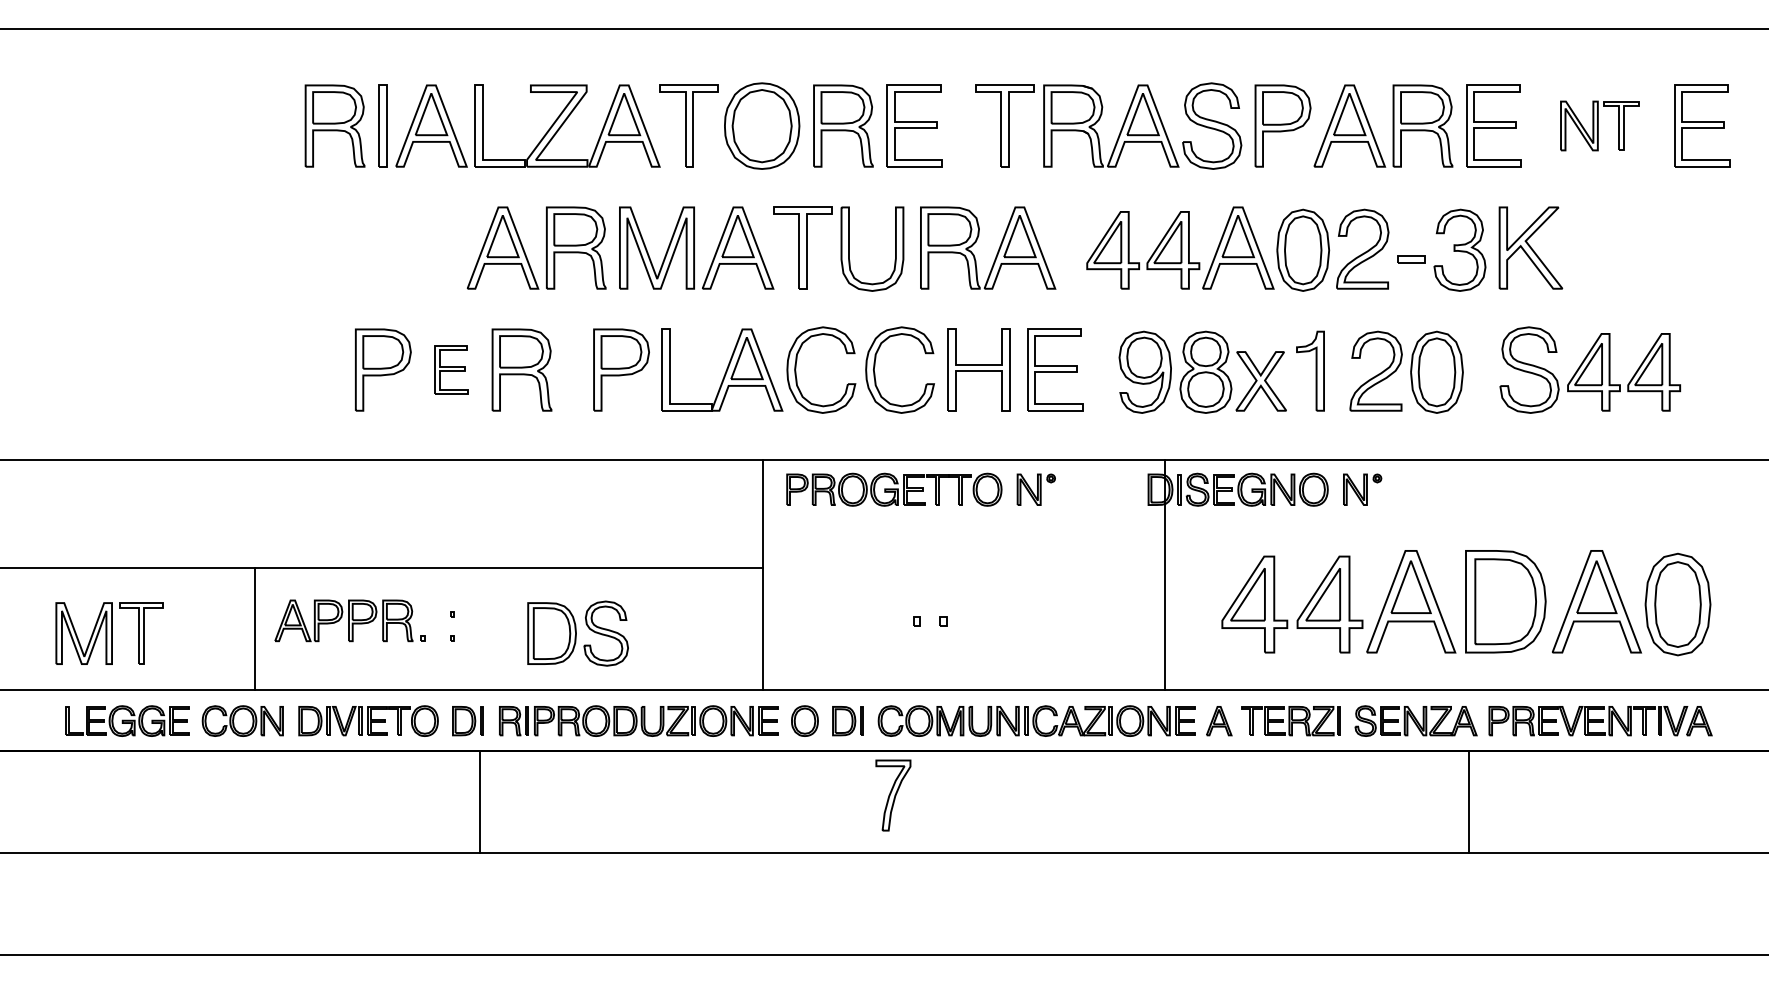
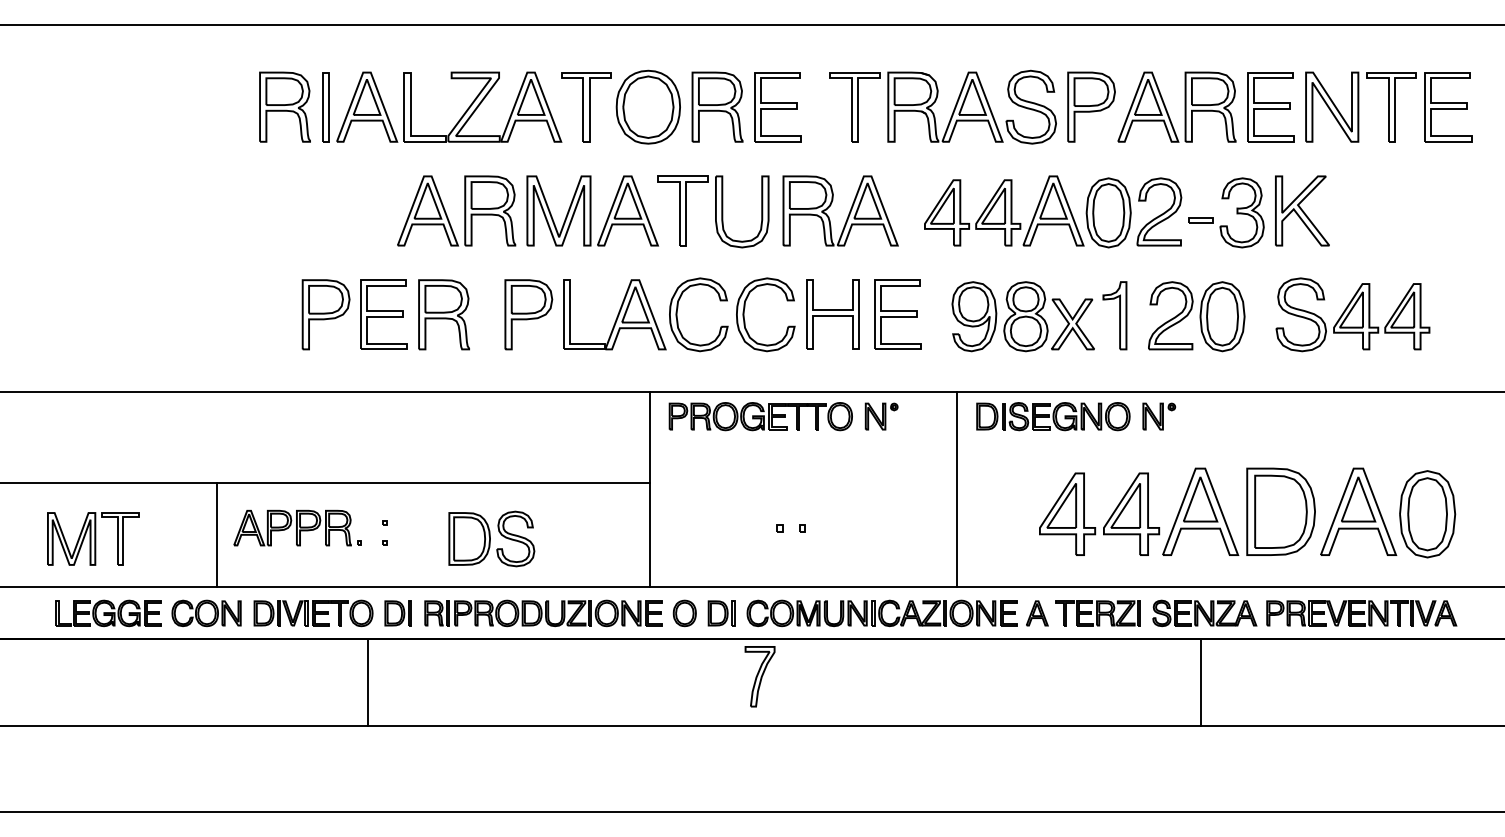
part: (1599, 125) -> (1360, 106), size x1.67
part: (450, 369) -> (383, 314), size x1.67
line: (1164, 575) -> (956, 489), moved
line: (480, 802) -> (368, 682), moved
line: (1468, 802) -> (1200, 682), moved

